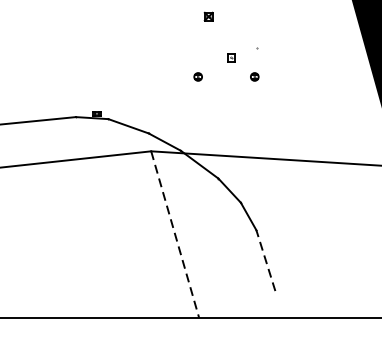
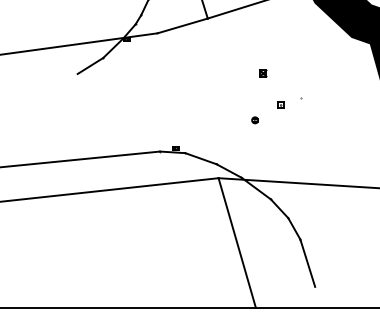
part: (253, 77) -> (298, 120), removed
line: (175, 235) -> (237, 243), dashed -> solid
line: (265, 260) -> (307, 263), dashed -> solid

